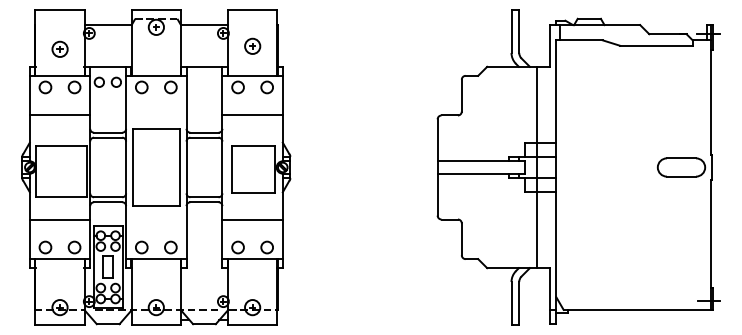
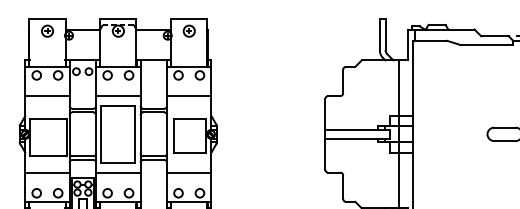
part: (252, 45) -> (189, 30), moved
part: (59, 48) -> (47, 30), moved
line: (156, 115) -> (118, 96), added
line: (156, 219) -> (118, 172), added

